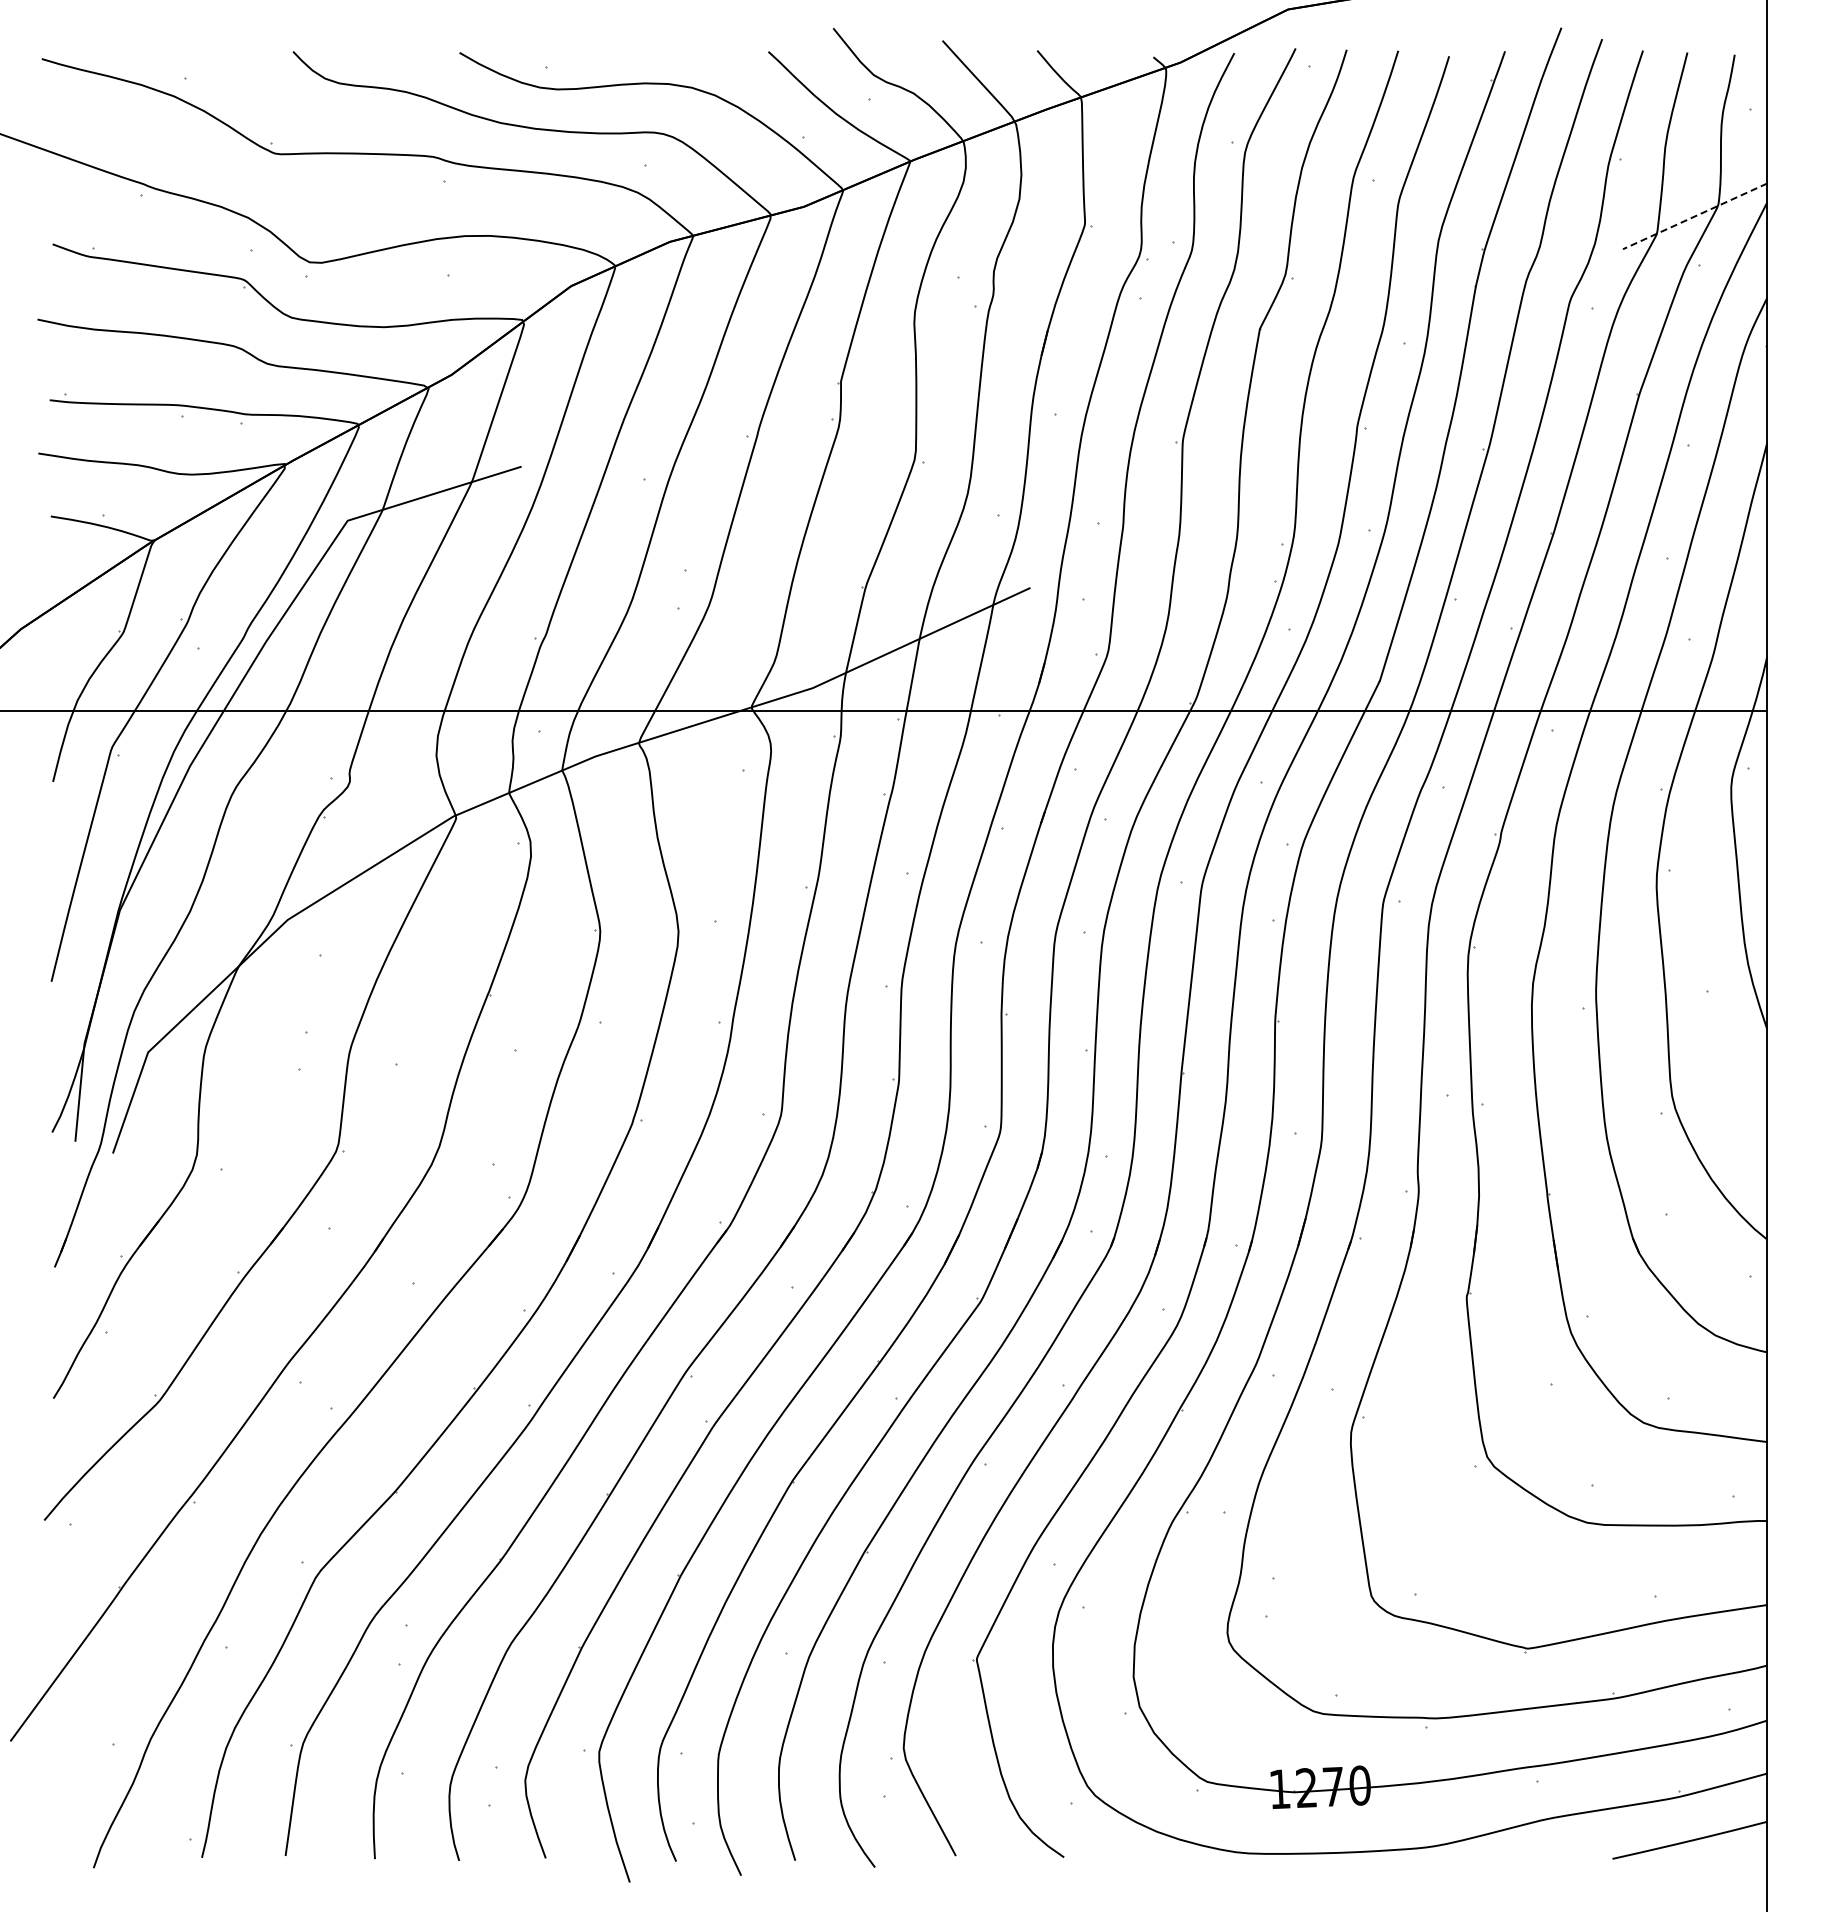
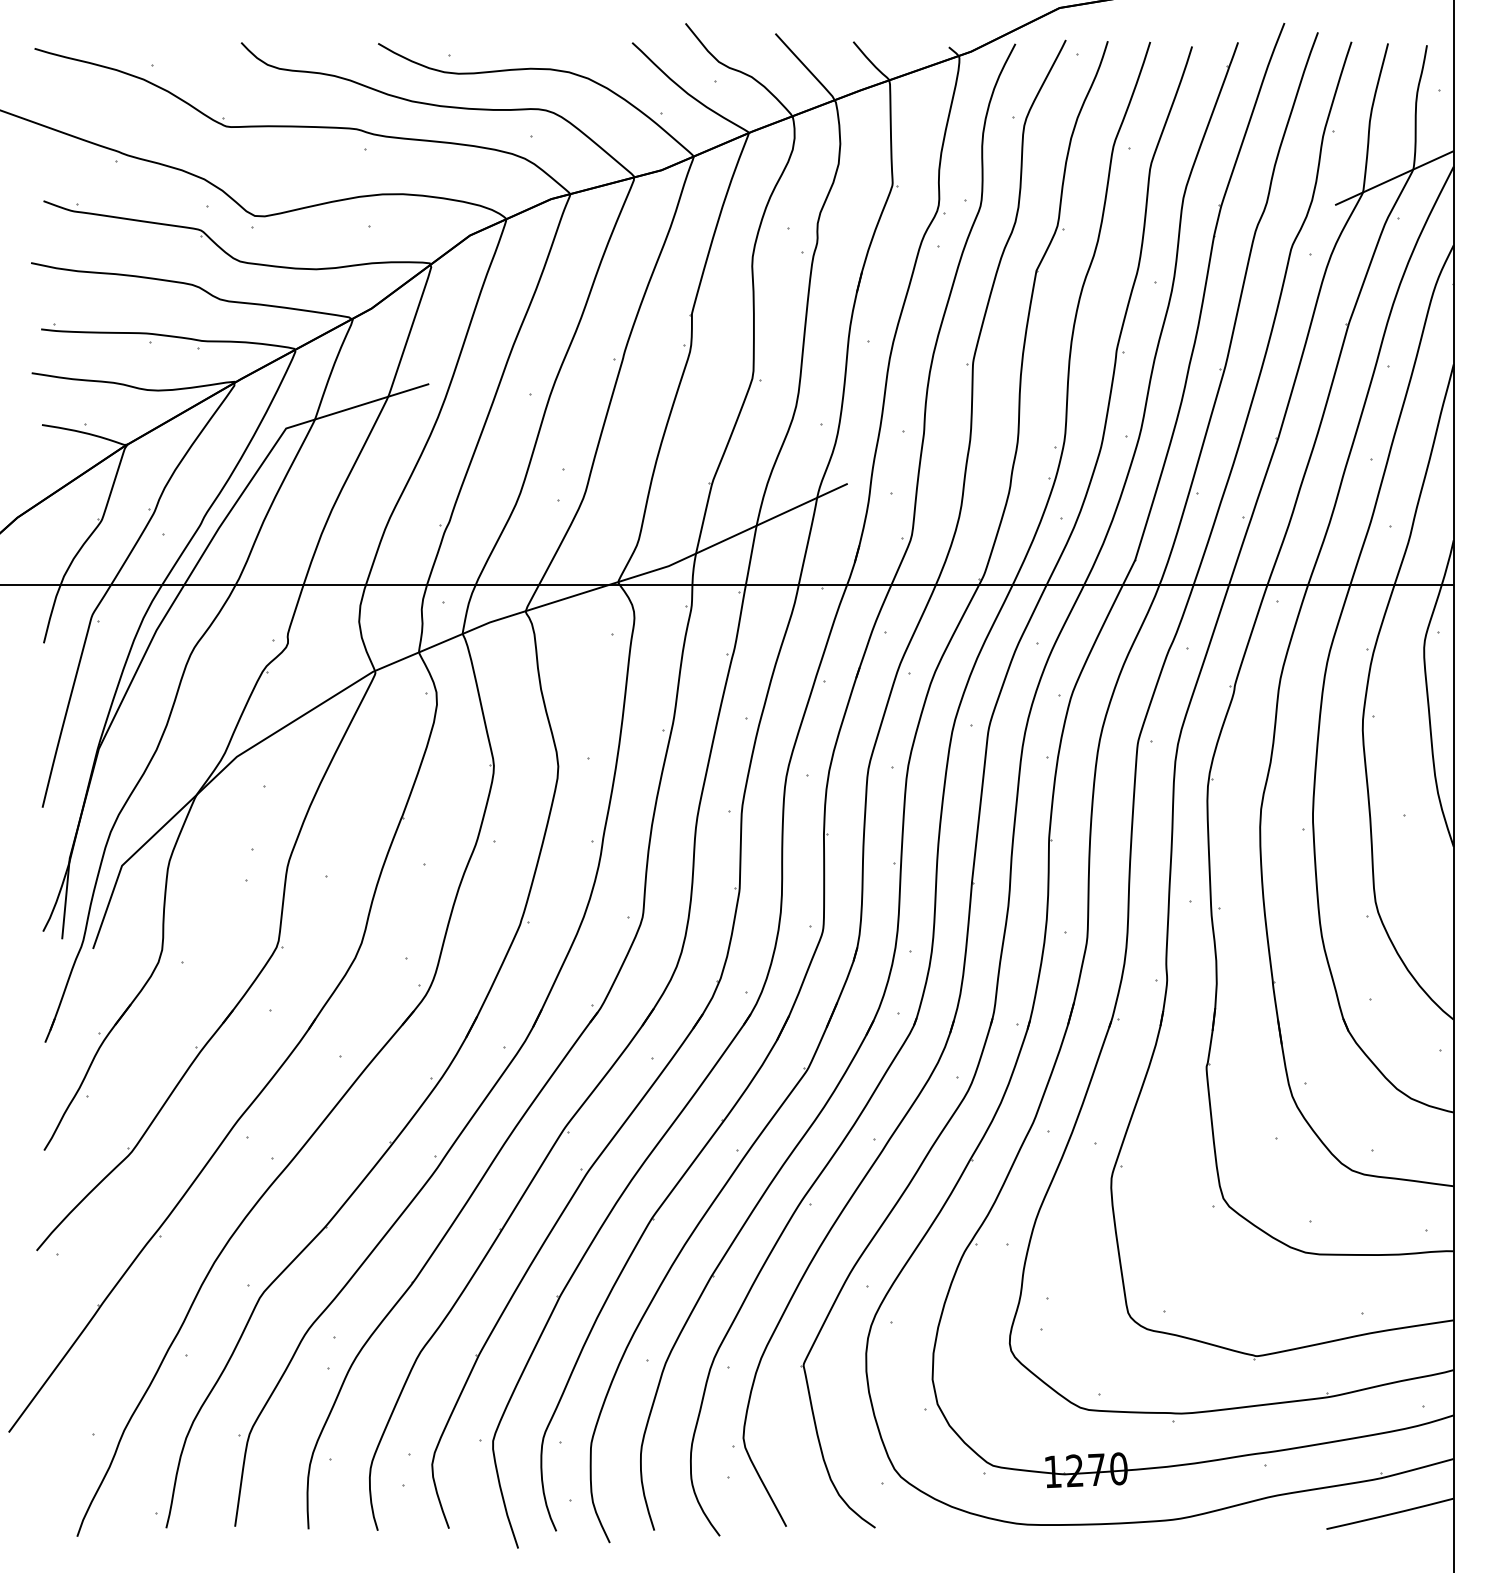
line: (1694, 216) -> (1393, 178), dashed -> solid

